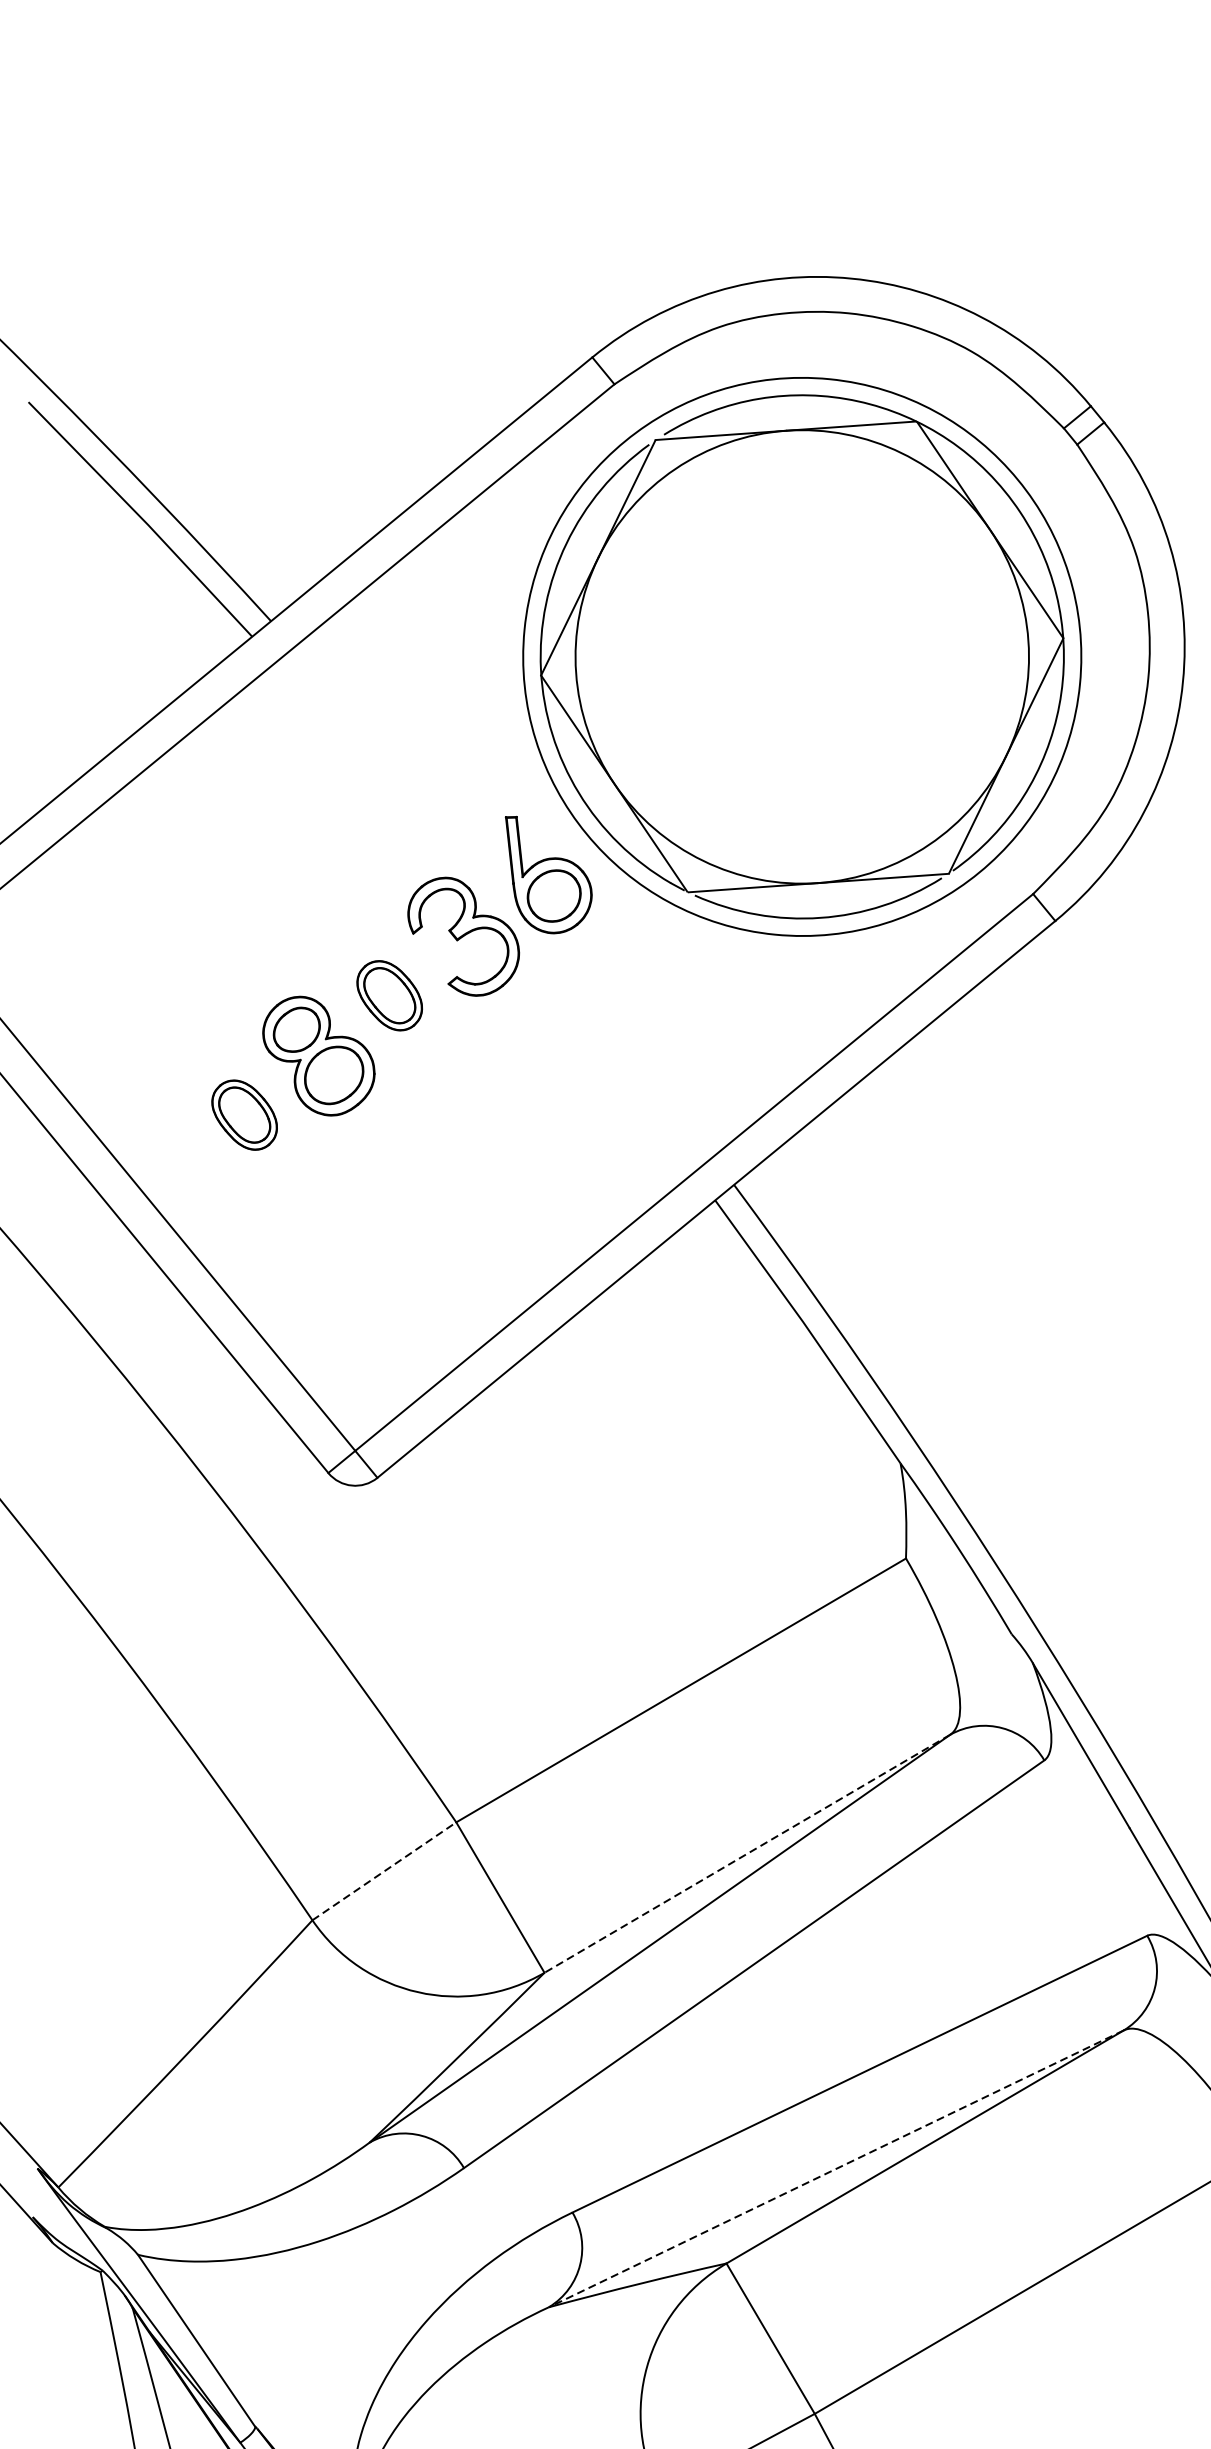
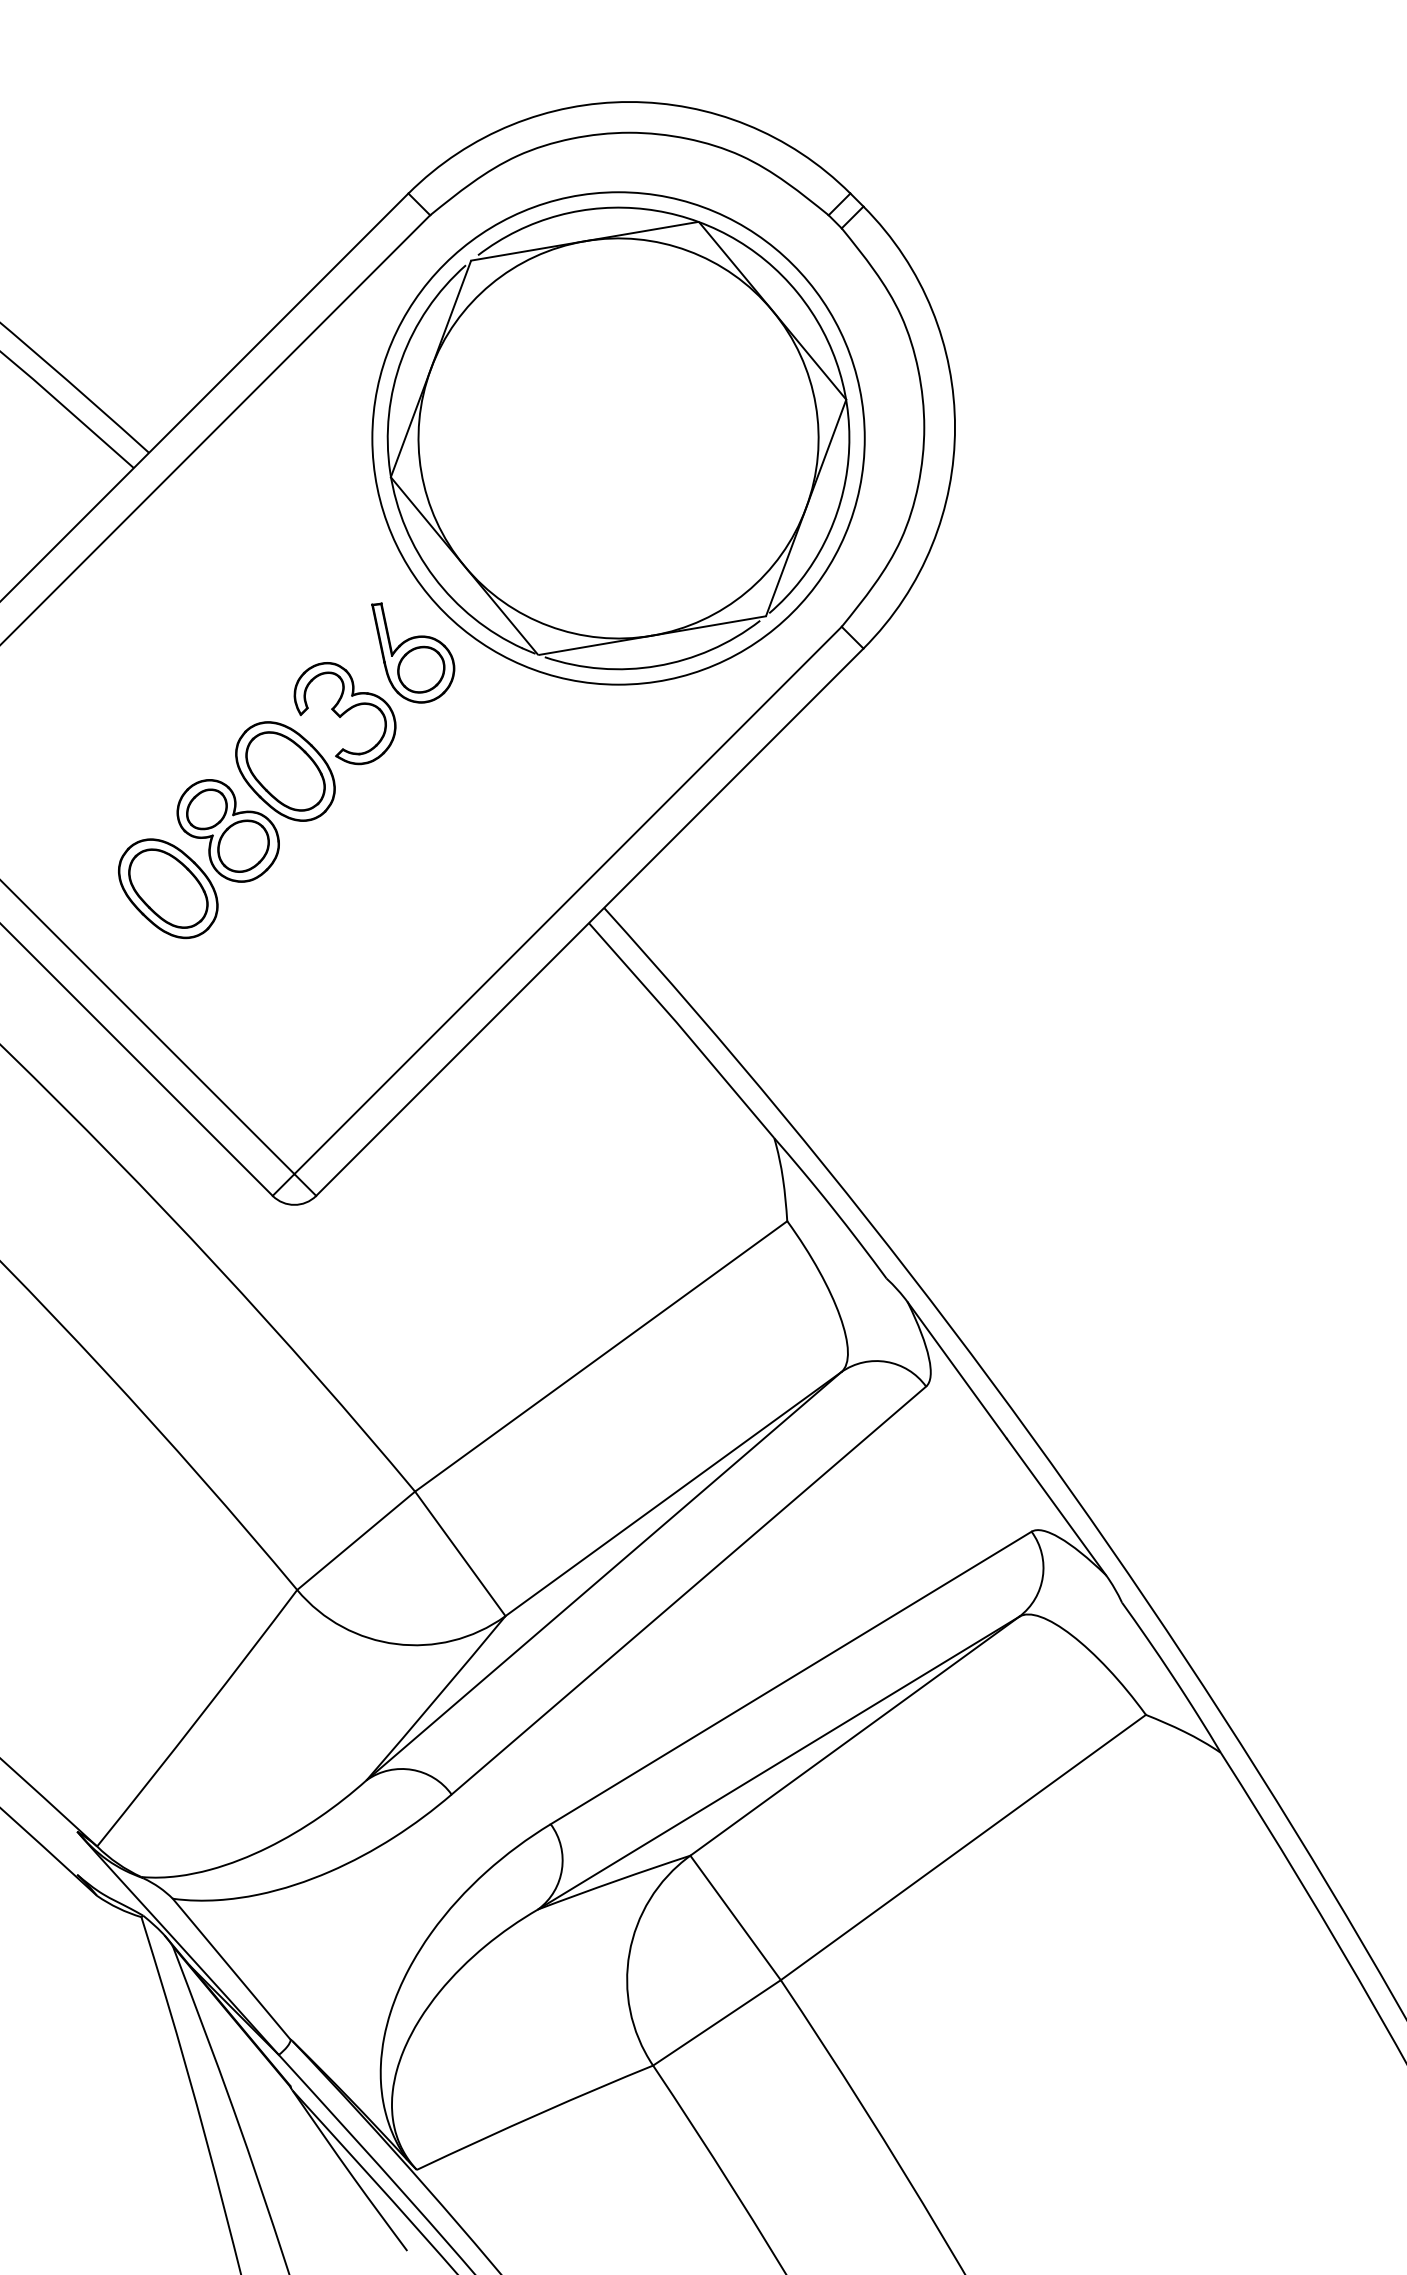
part: (389, 995) -> (285, 771), size x1.67
part: (244, 1114) -> (168, 888), size x1.67
line: (746, 1854) -> (672, 1494), dashed -> solid
line: (384, 1871) -> (356, 1540), dashed -> solid
line: (836, 2169) -> (778, 1763), dashed -> solid

